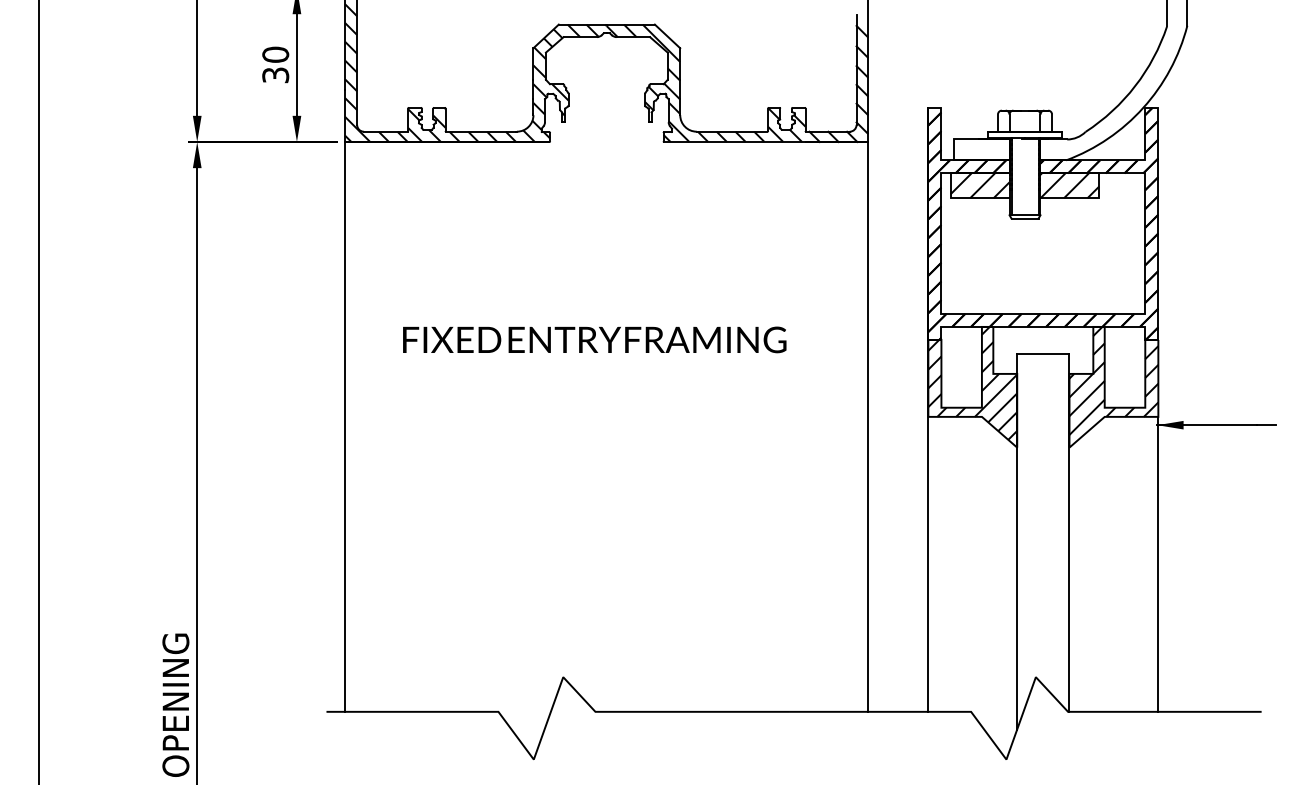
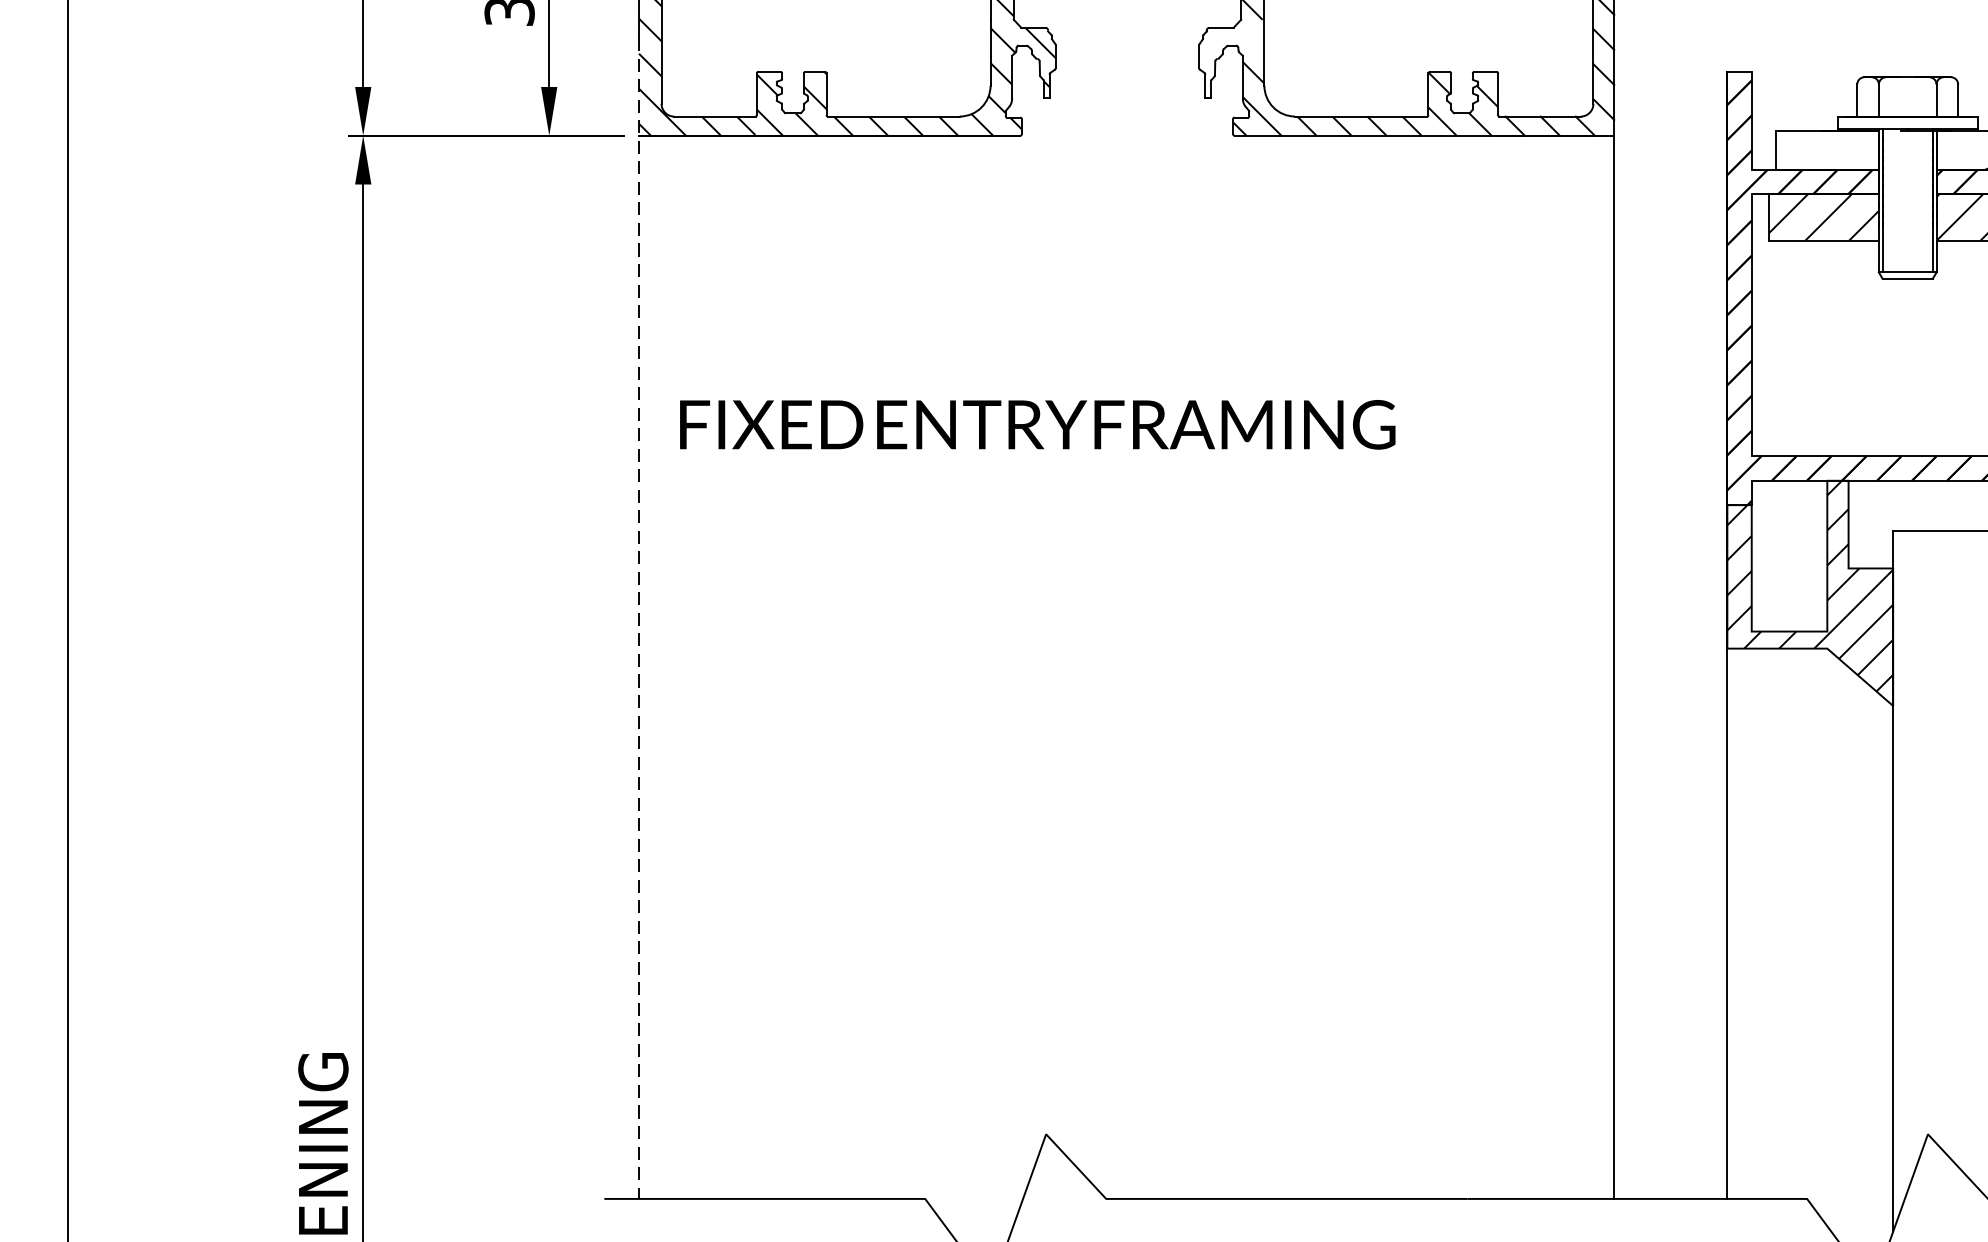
hatch: (662, 94) -> (1231, 47), removed
text: (594, 339) -> (1037, 424), moved
line: (345, 401) -> (639, 619), solid -> dashed

